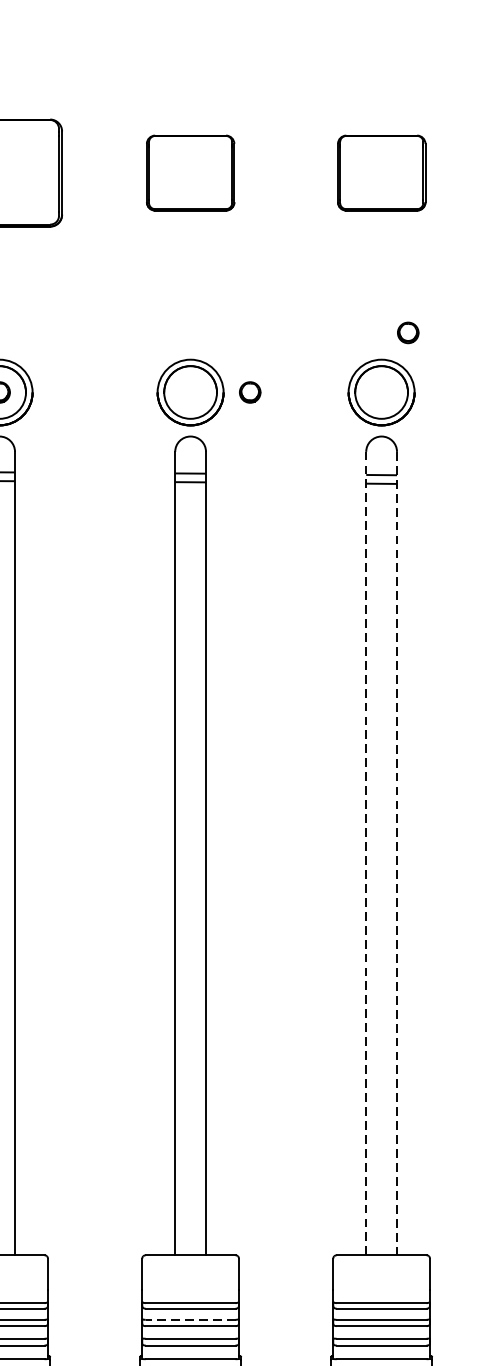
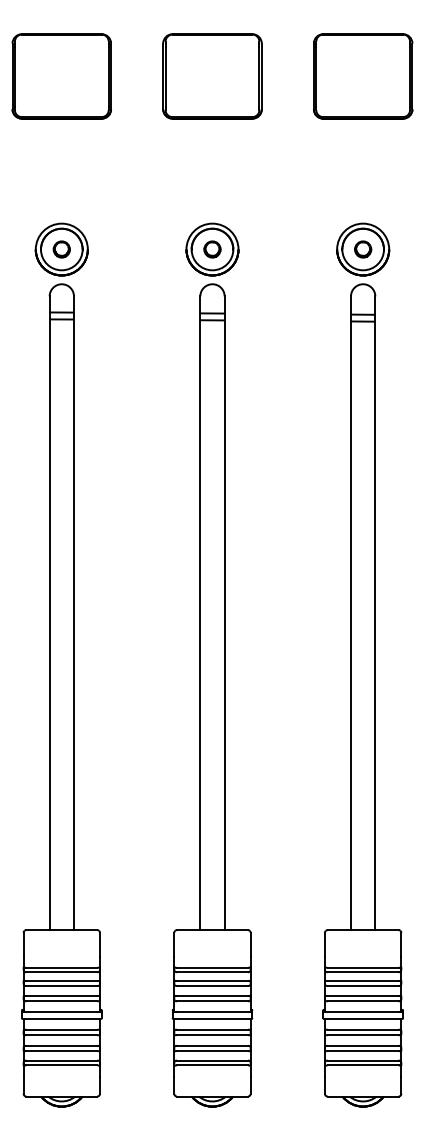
part: (190, 173) -> (212, 76), size x1.43
part: (382, 173) -> (363, 76), size x1.43
part: (408, 332) -> (363, 249), moved
part: (250, 392) -> (212, 249), moved
line: (366, 853) -> (351, 613), dashed -> solid
line: (397, 853) -> (375, 613), dashed -> solid
line: (190, 1320) -> (212, 981), dashed -> solid

